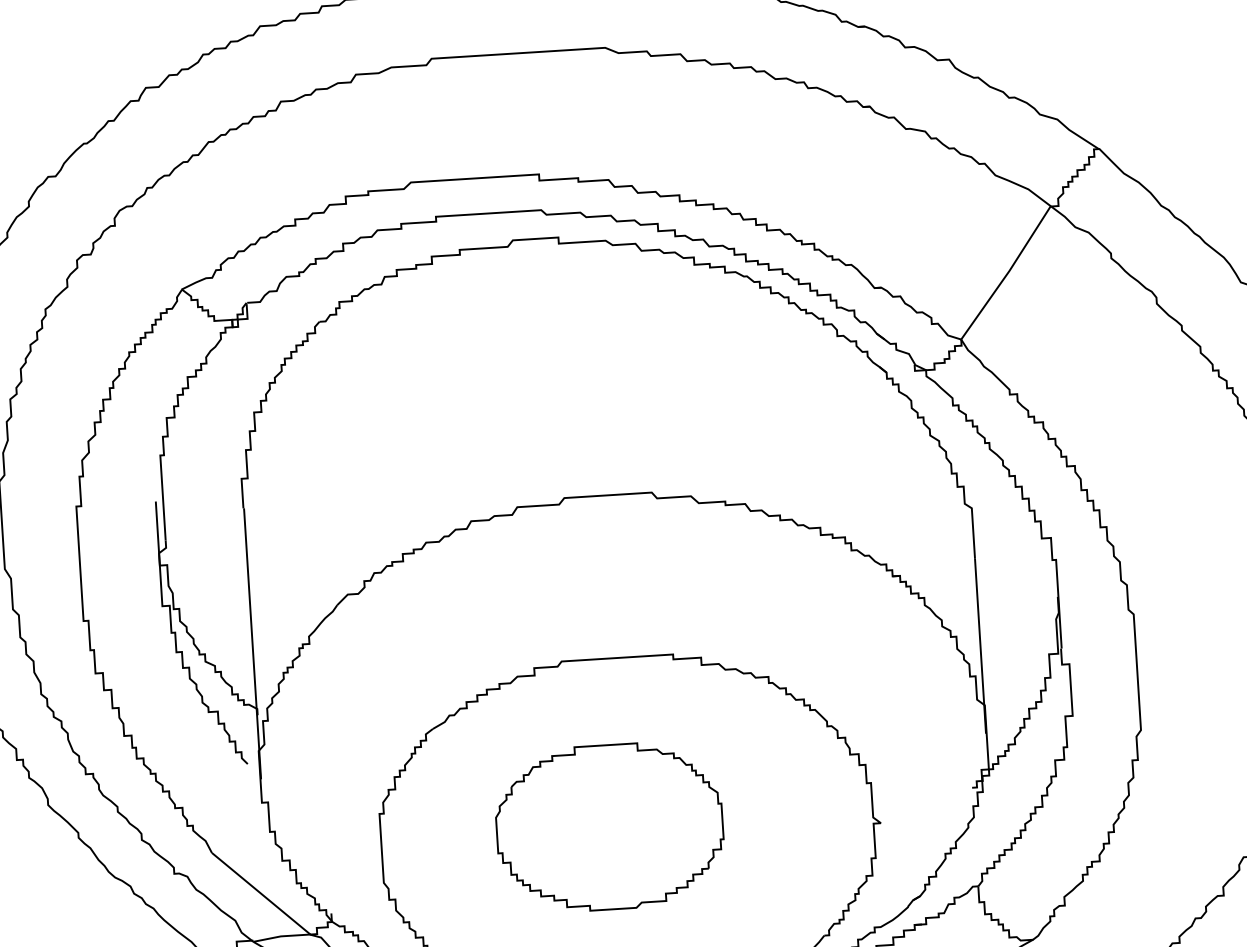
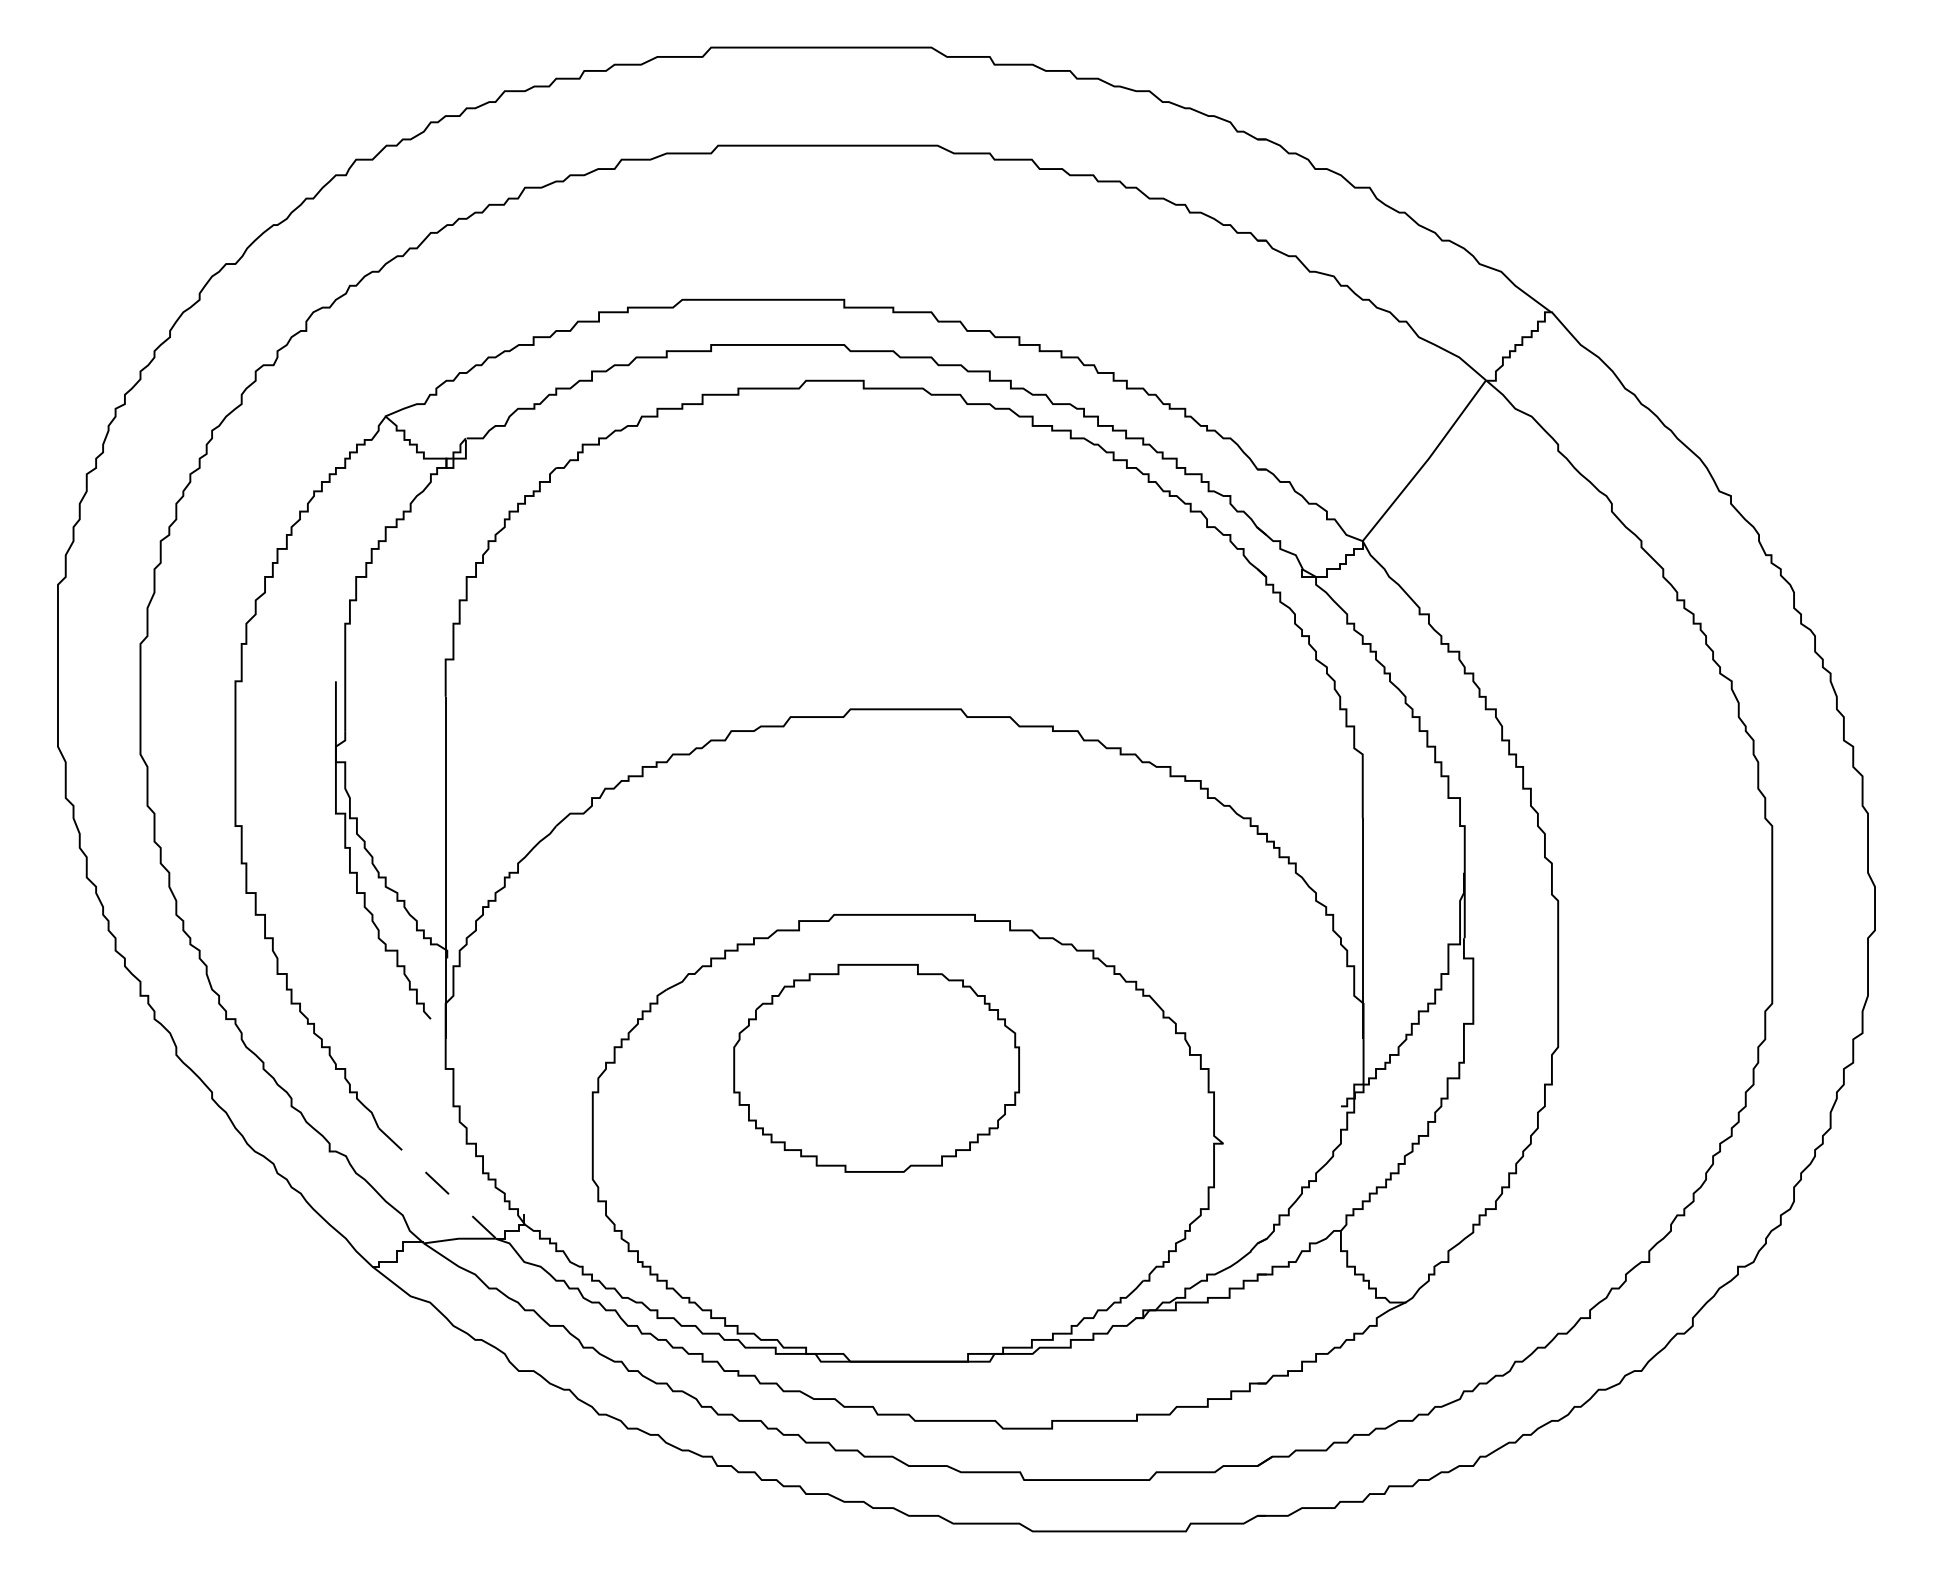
part: (609, 827) -> (876, 1068), moved
line: (261, 893) -> (437, 1183), solid -> dashed

